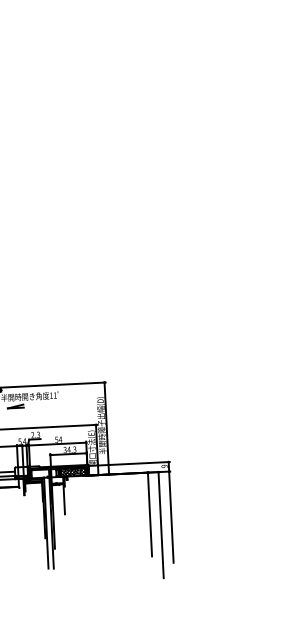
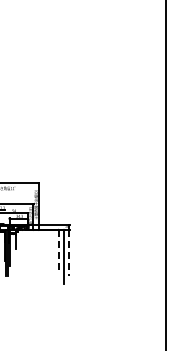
line: (149, 515) -> (58, 251), solid -> dashed
line: (171, 517) -> (69, 253), solid -> dashed

